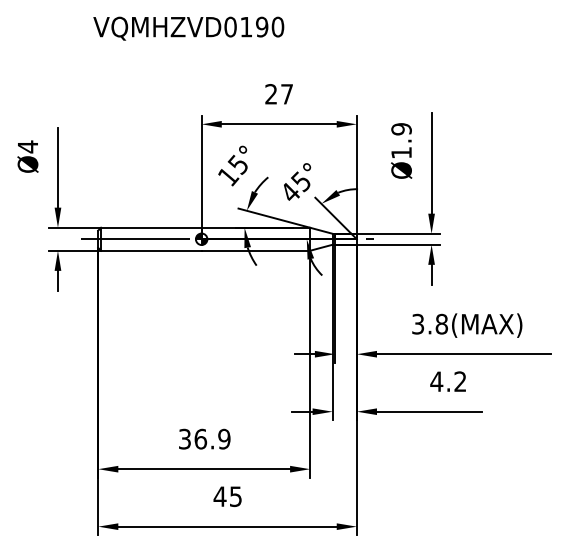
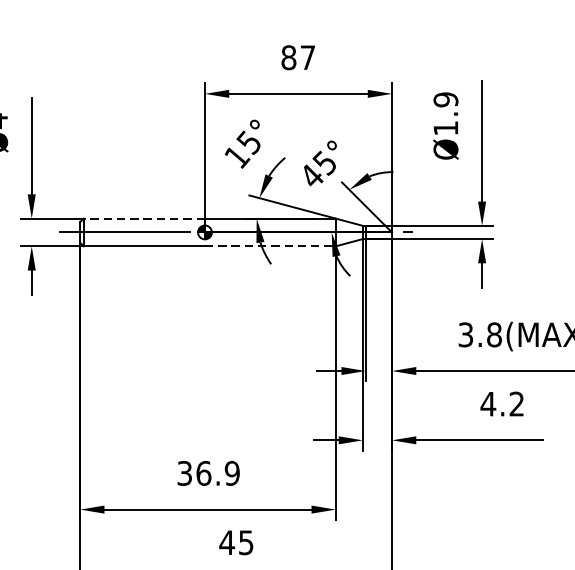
text: (271, 94) -> (289, 57), 27 -> 87
line: (150, 227) -> (143, 218), solid -> dashed
line: (256, 250) -> (271, 245), solid -> dashed

